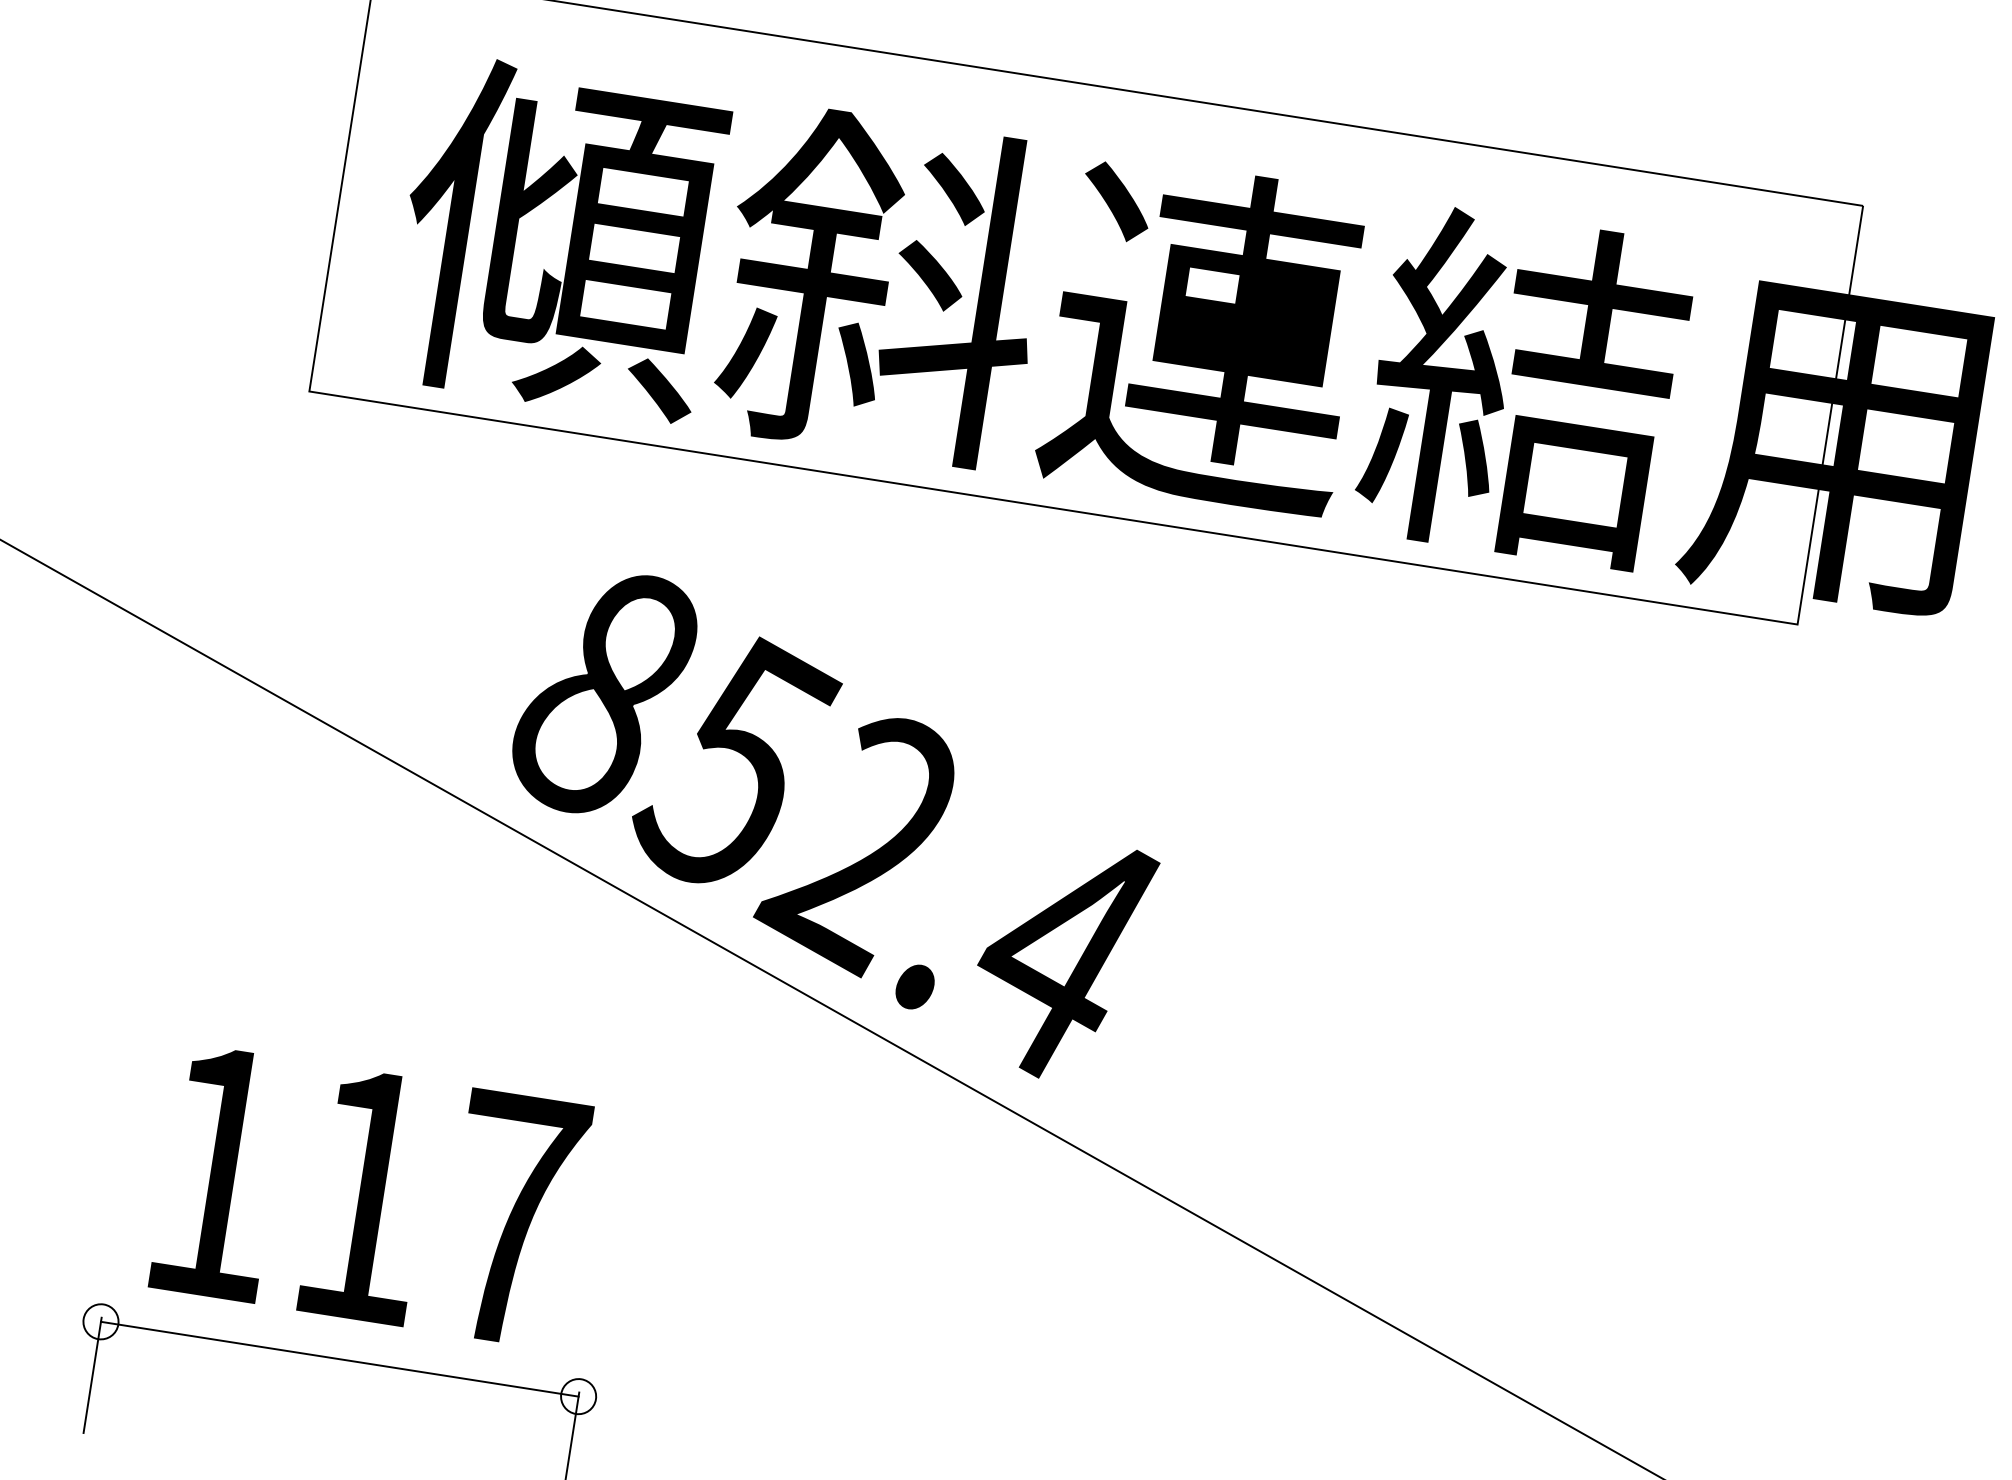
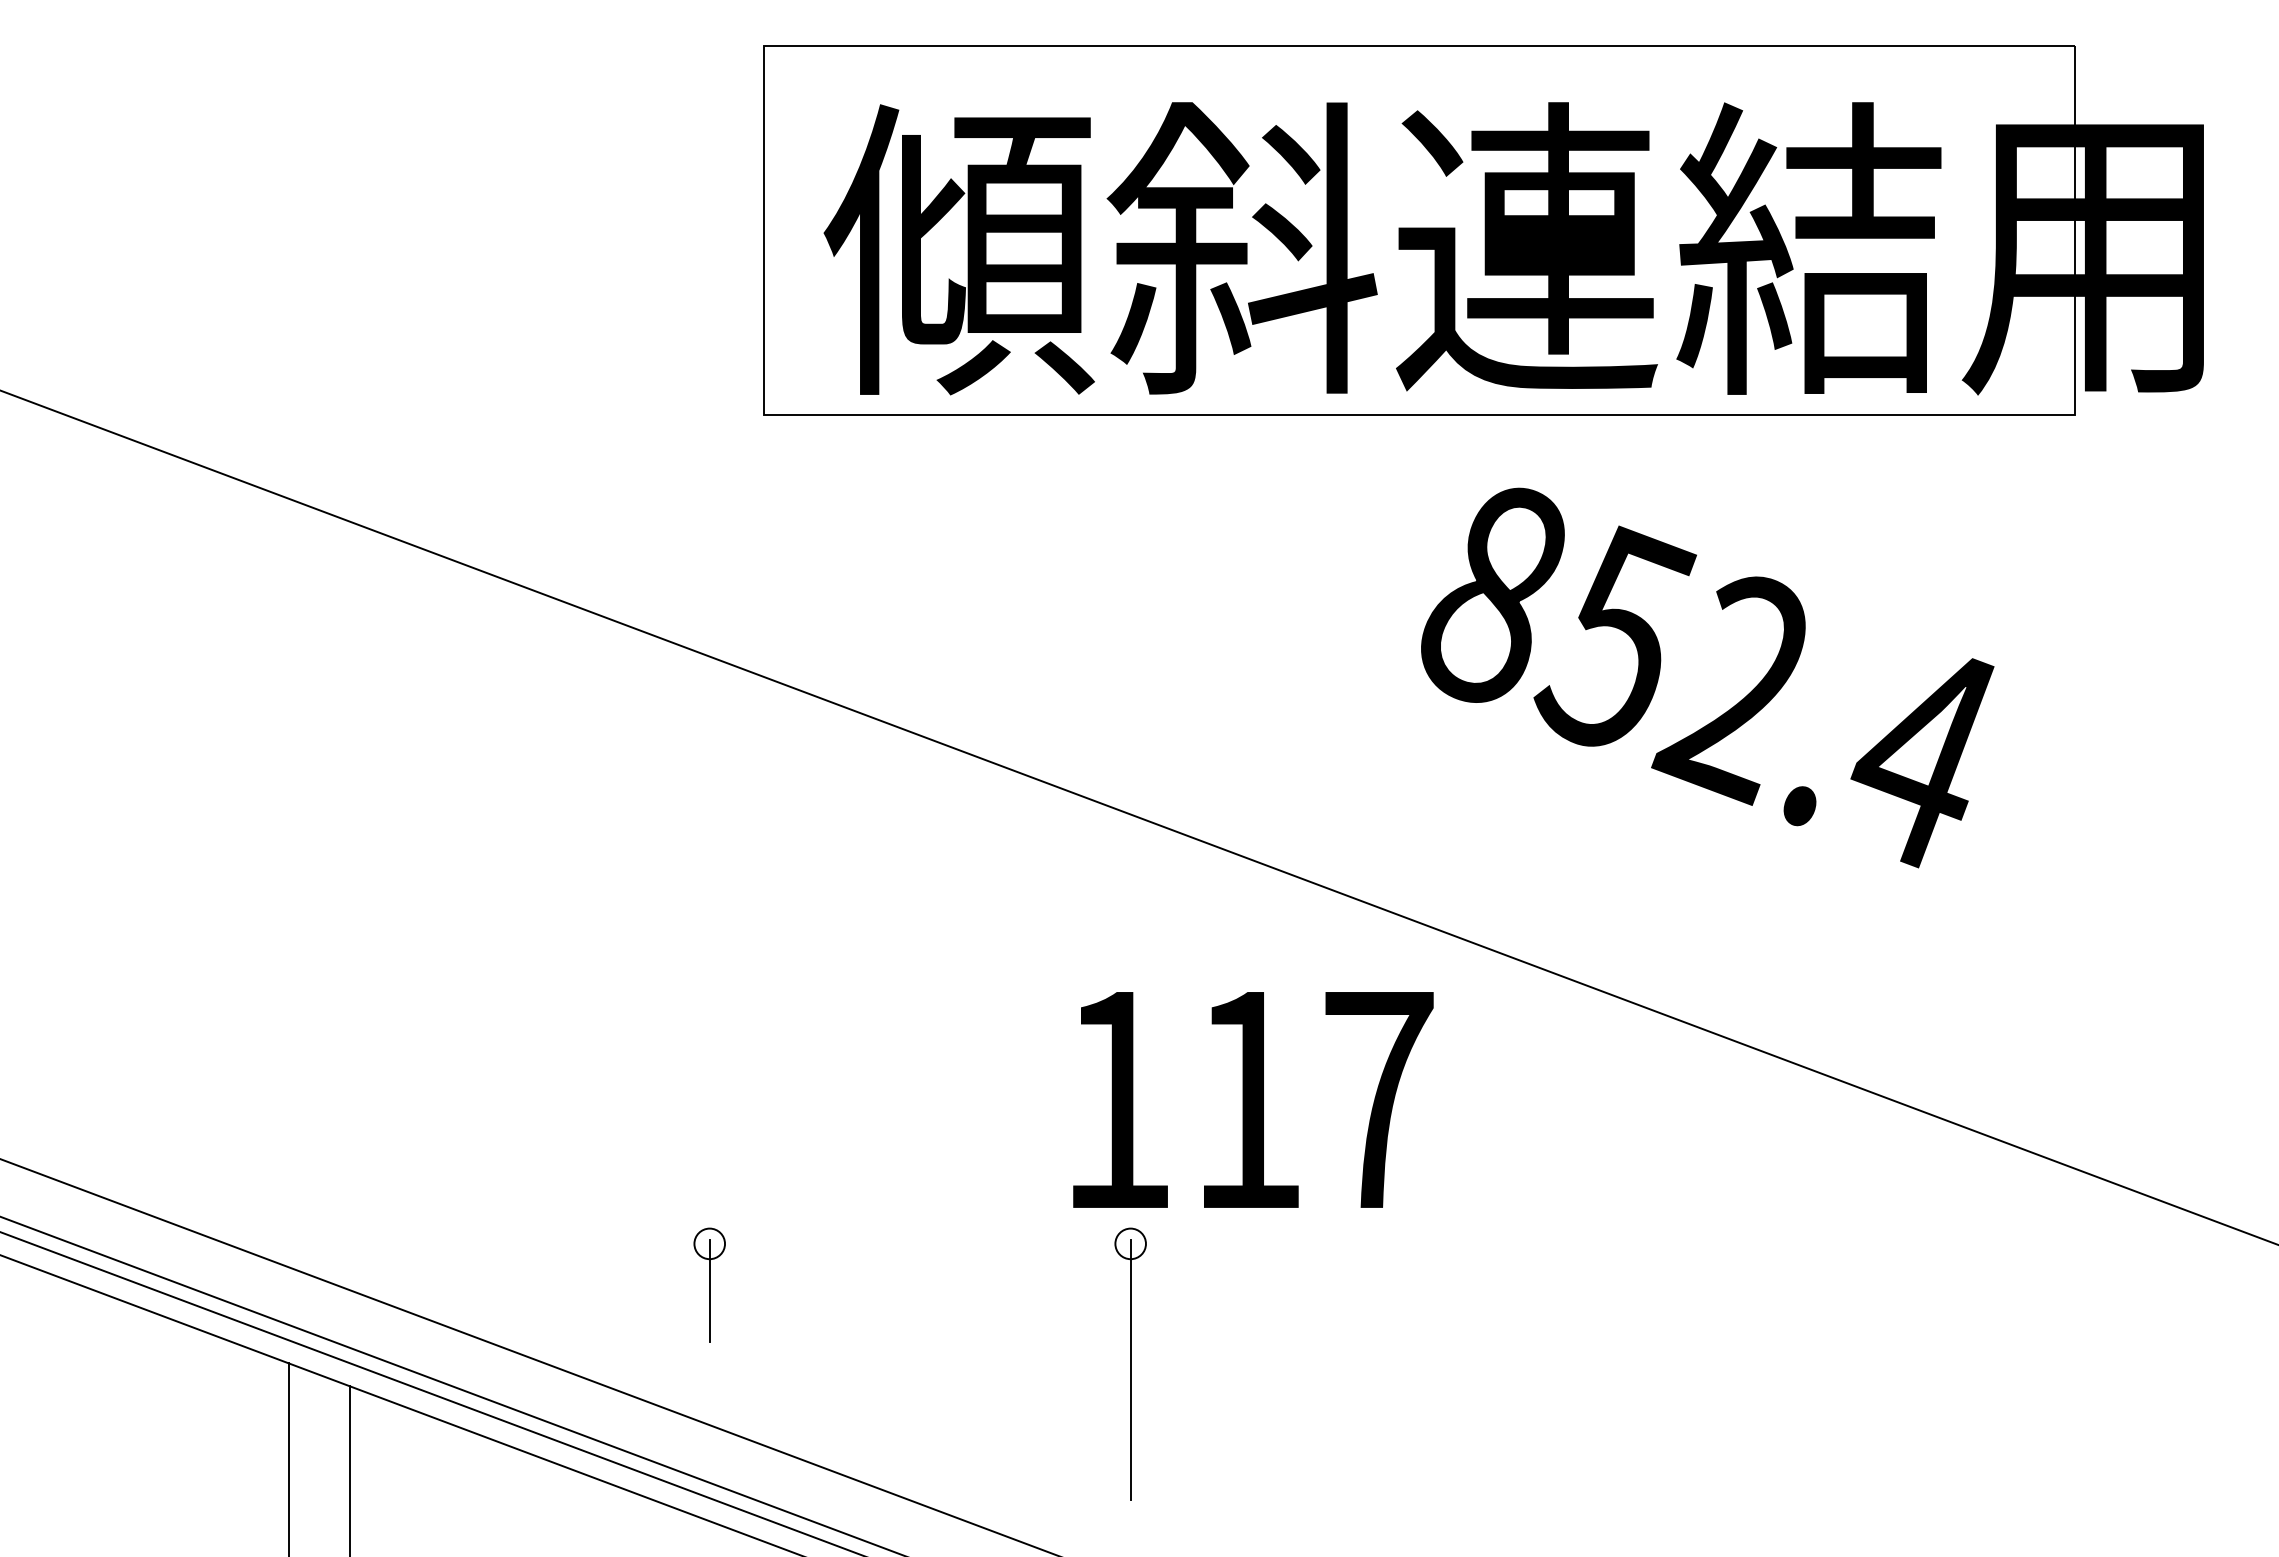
text: (833, 824) -> (1707, 677), moved
text: (371, 1196) -> (1253, 1099), moved
line: (339, 1358) -> (919, 1243), removed

